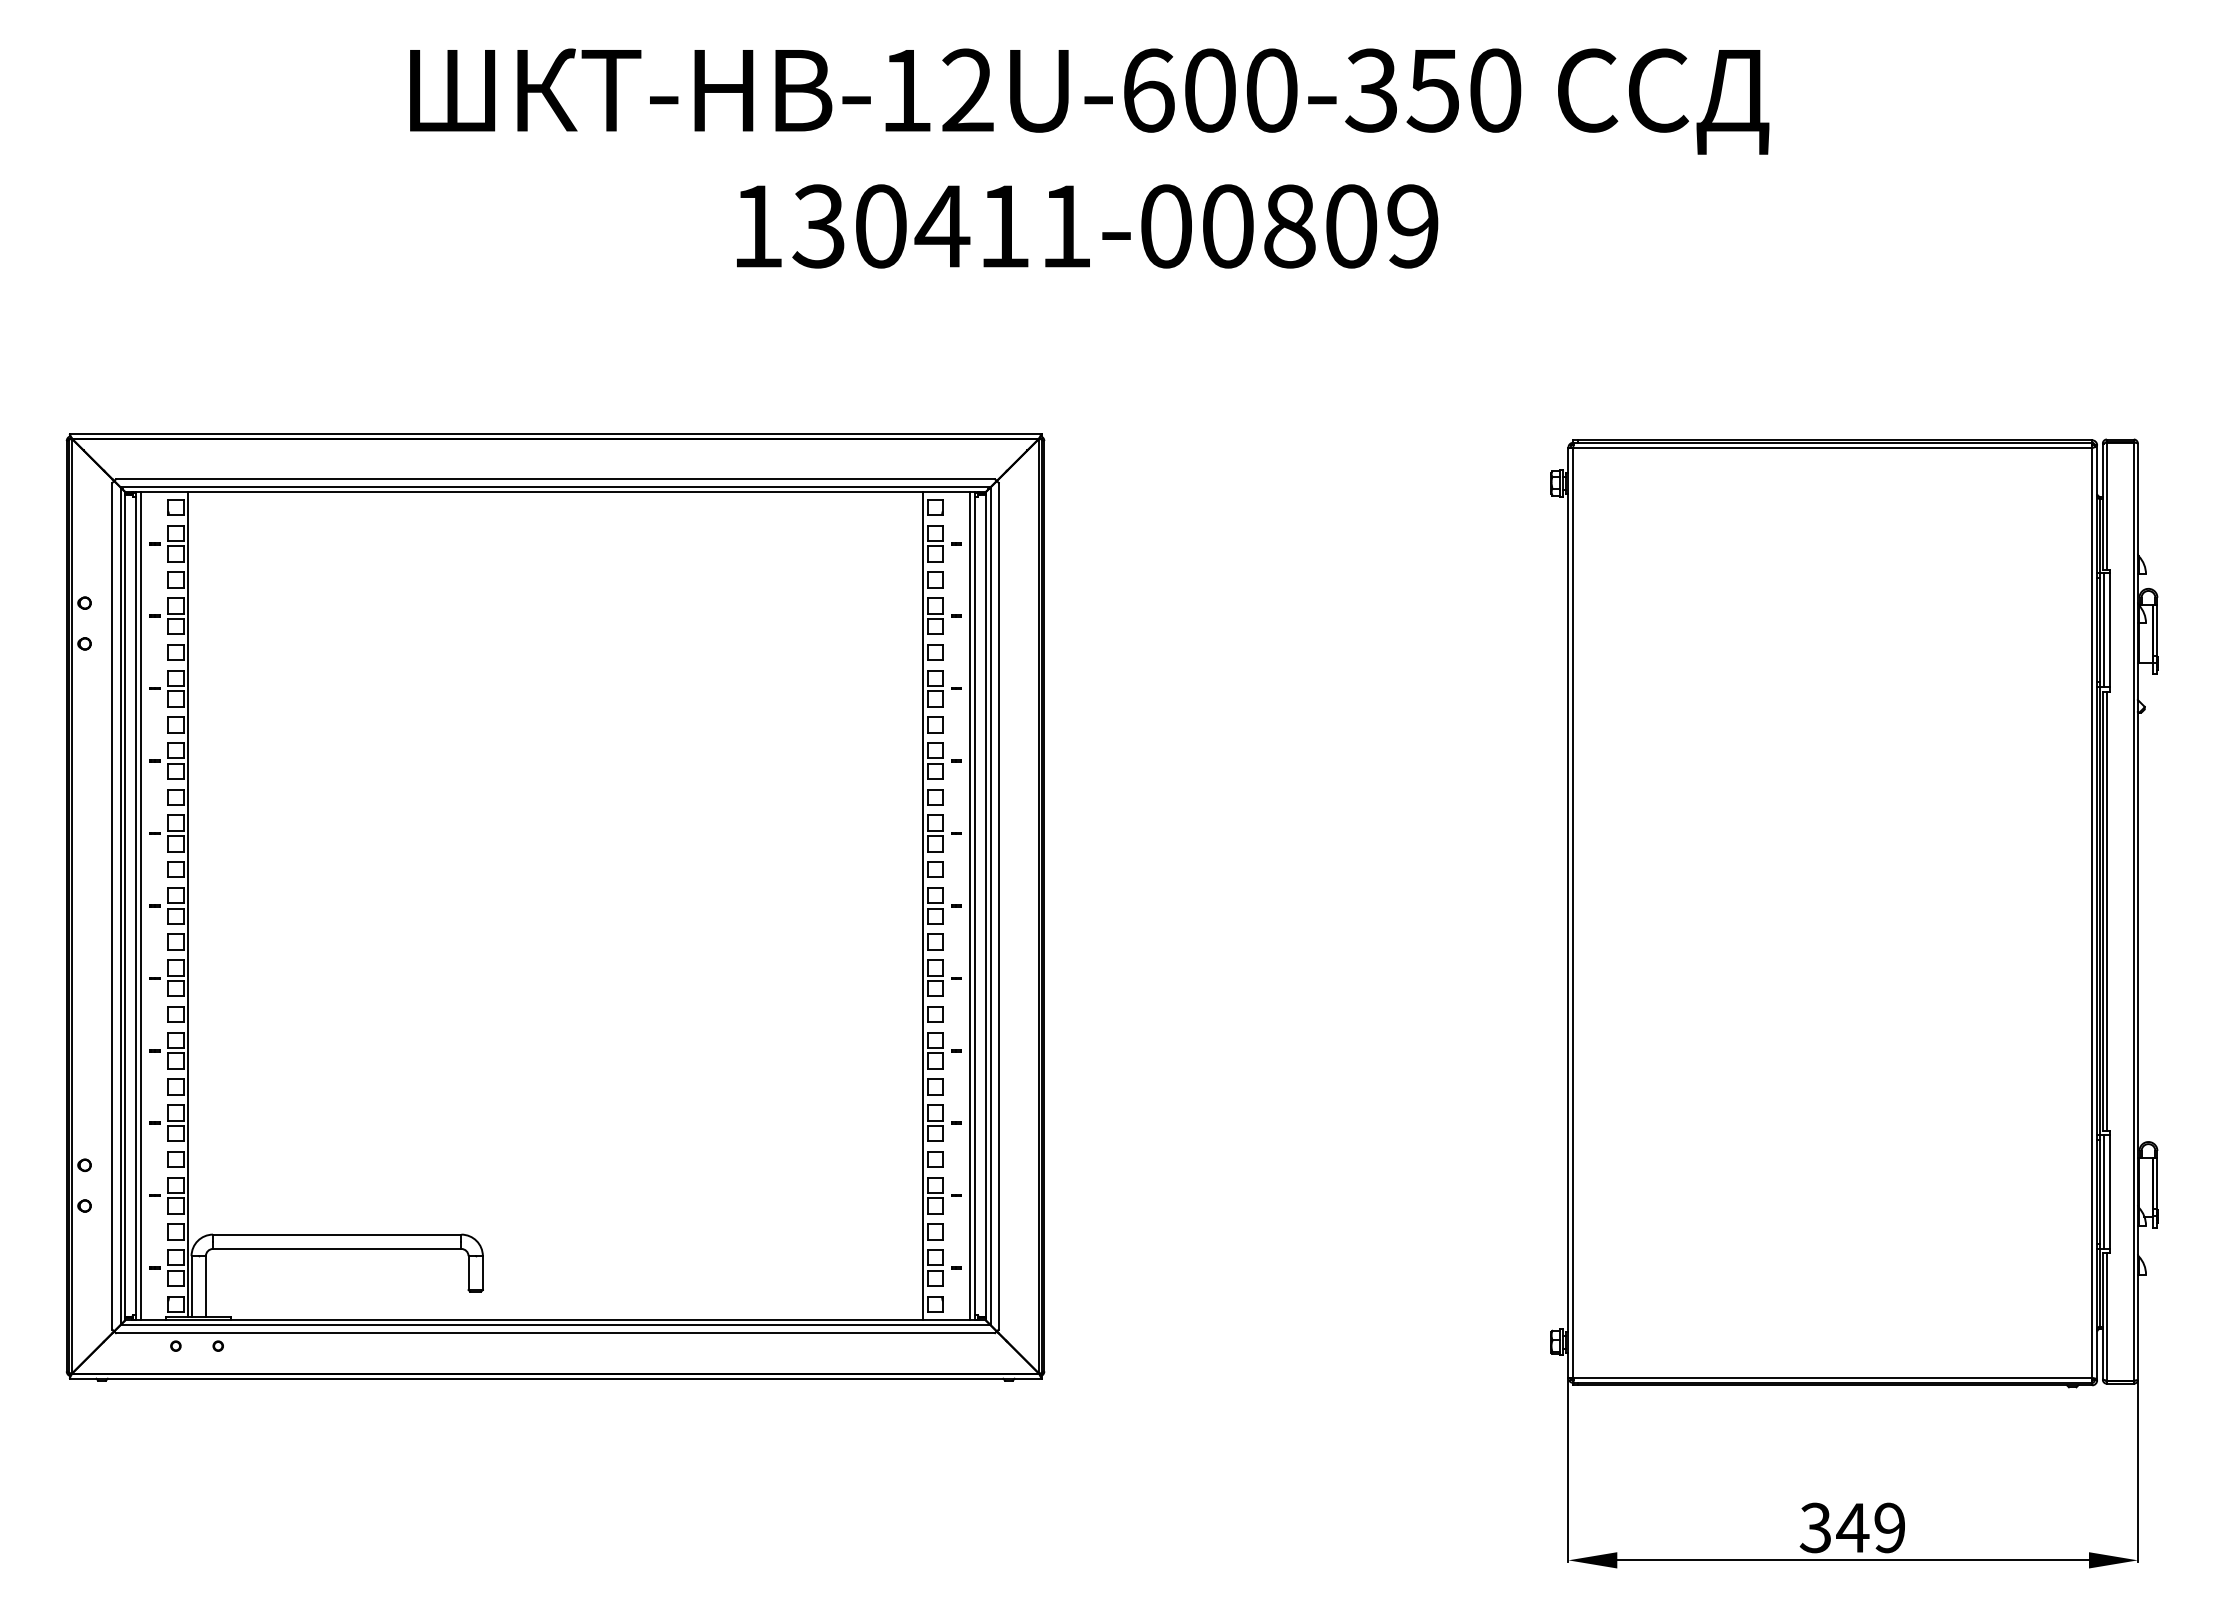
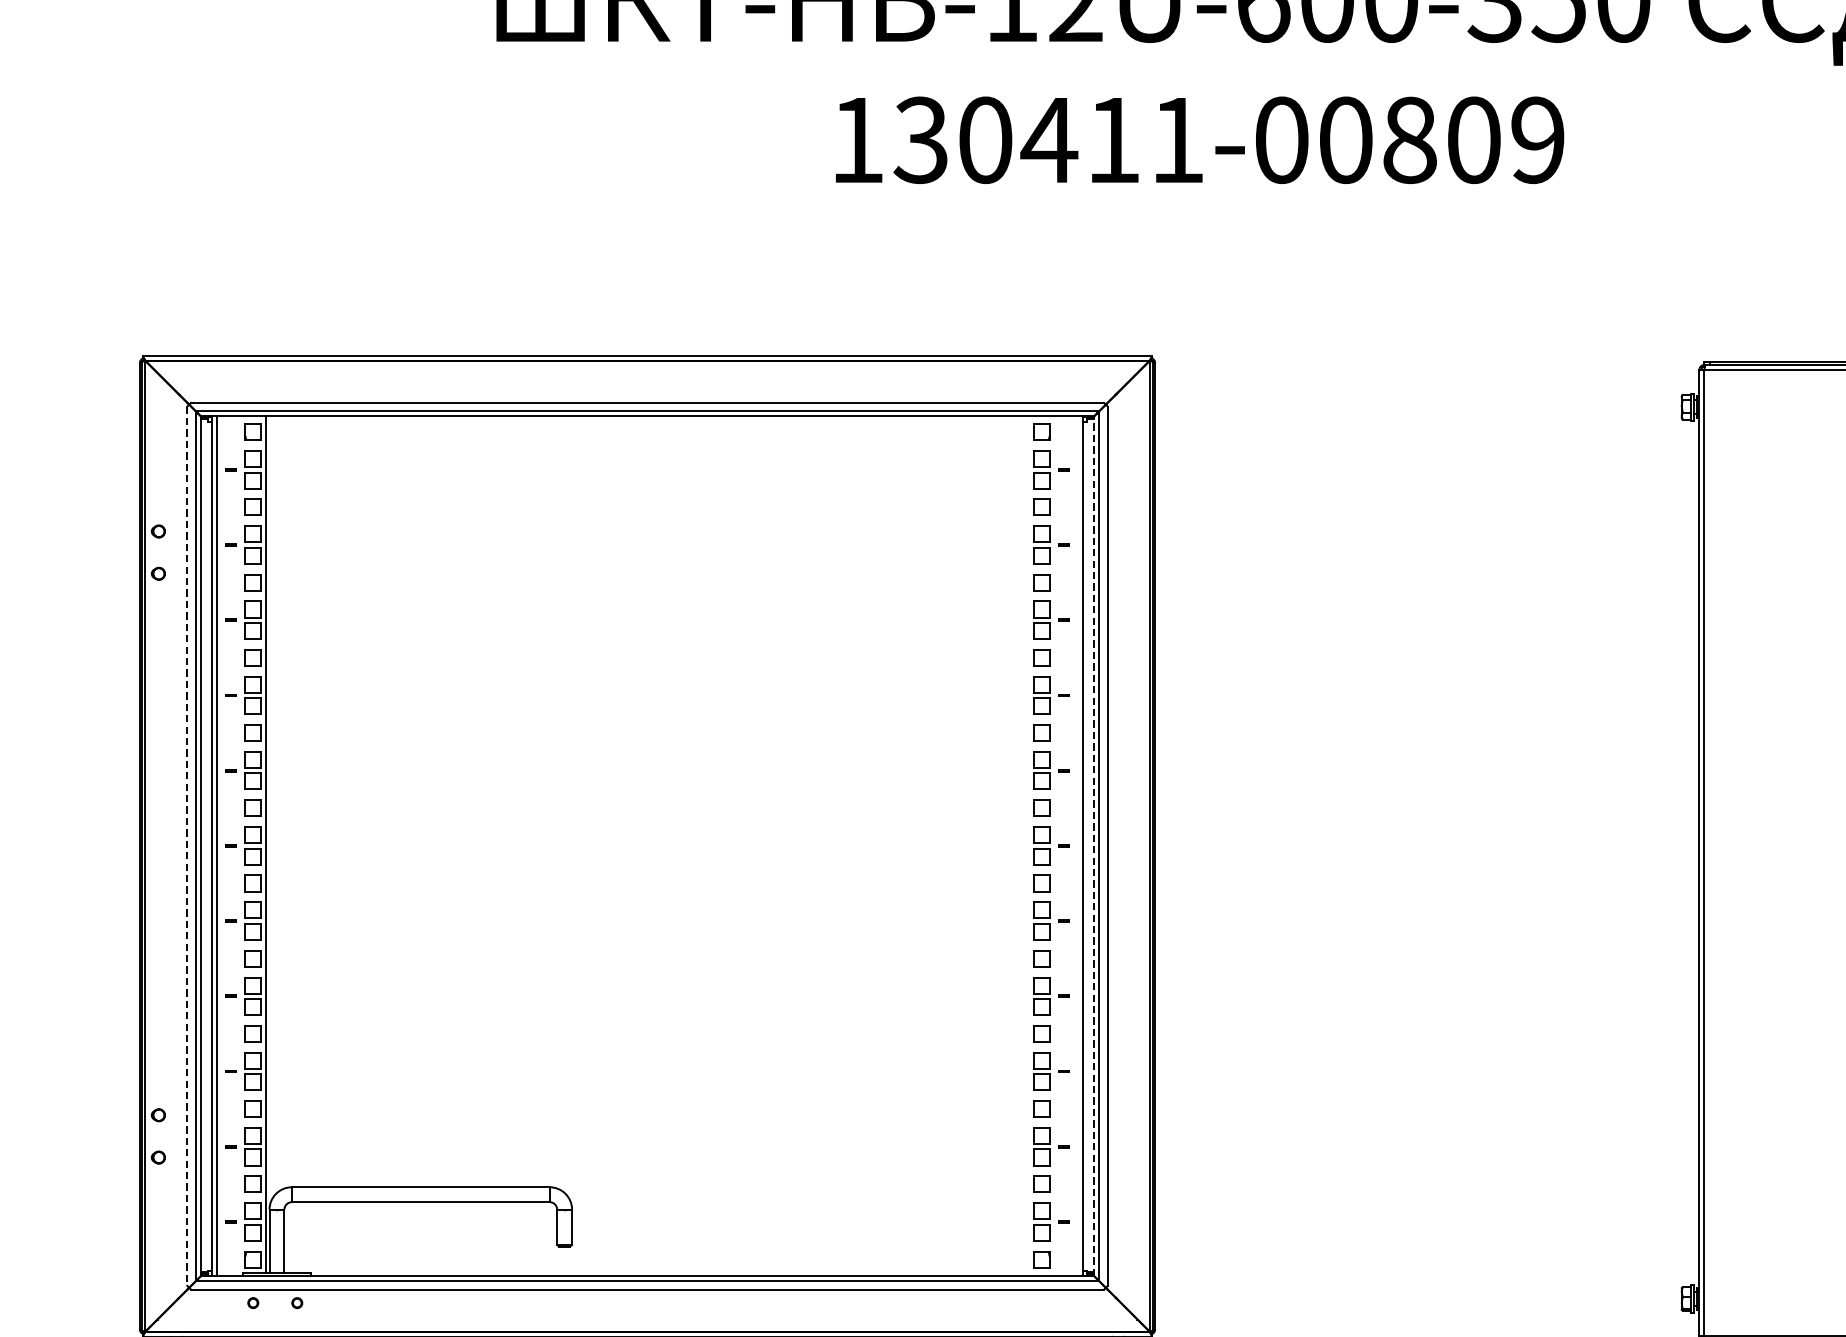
line: (112, 906) -> (187, 846), solid -> dashed
line: (923, 906) -> (1029, 846), removed
line: (970, 906) -> (1078, 846), removed
line: (985, 906) -> (1094, 846), solid -> dashed

